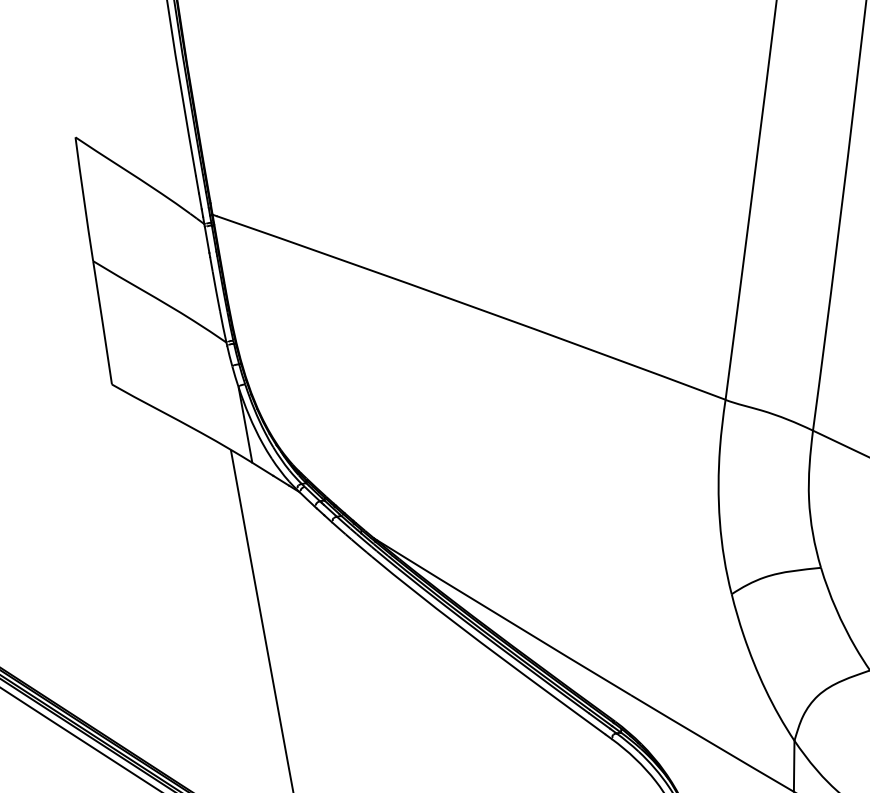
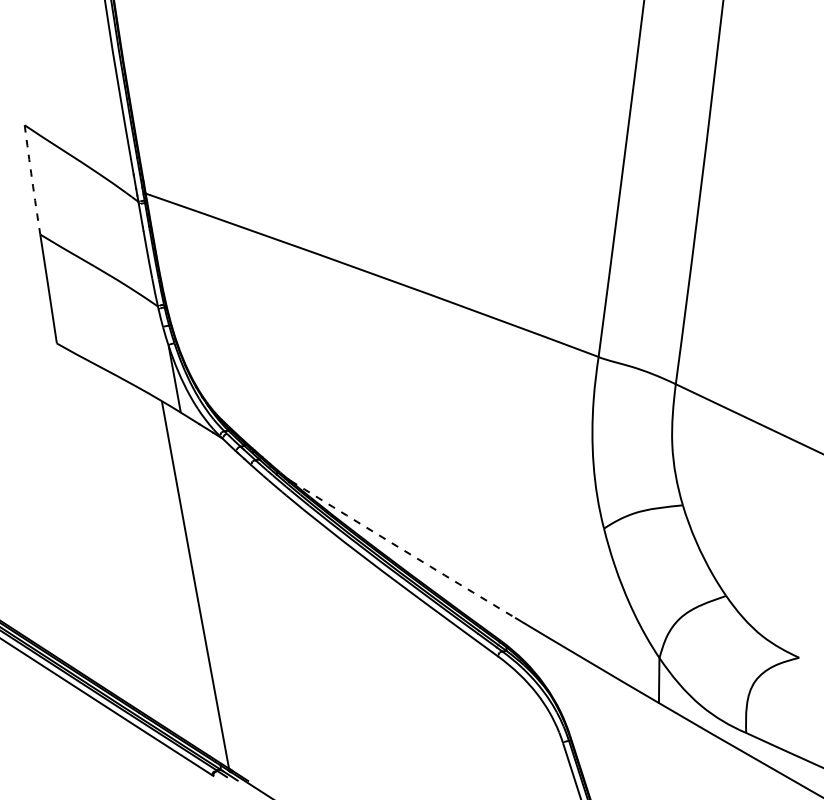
arc: (84, 198) -> (32, 179), solid -> dashed
arc: (503, 617) -> (402, 549), solid -> dashed

